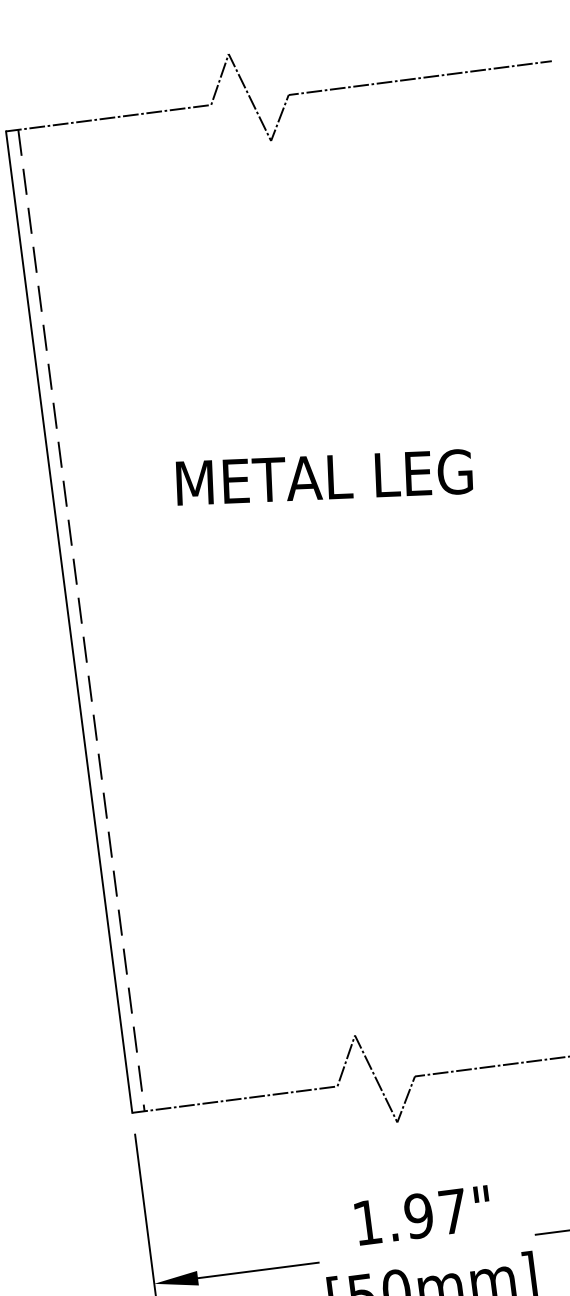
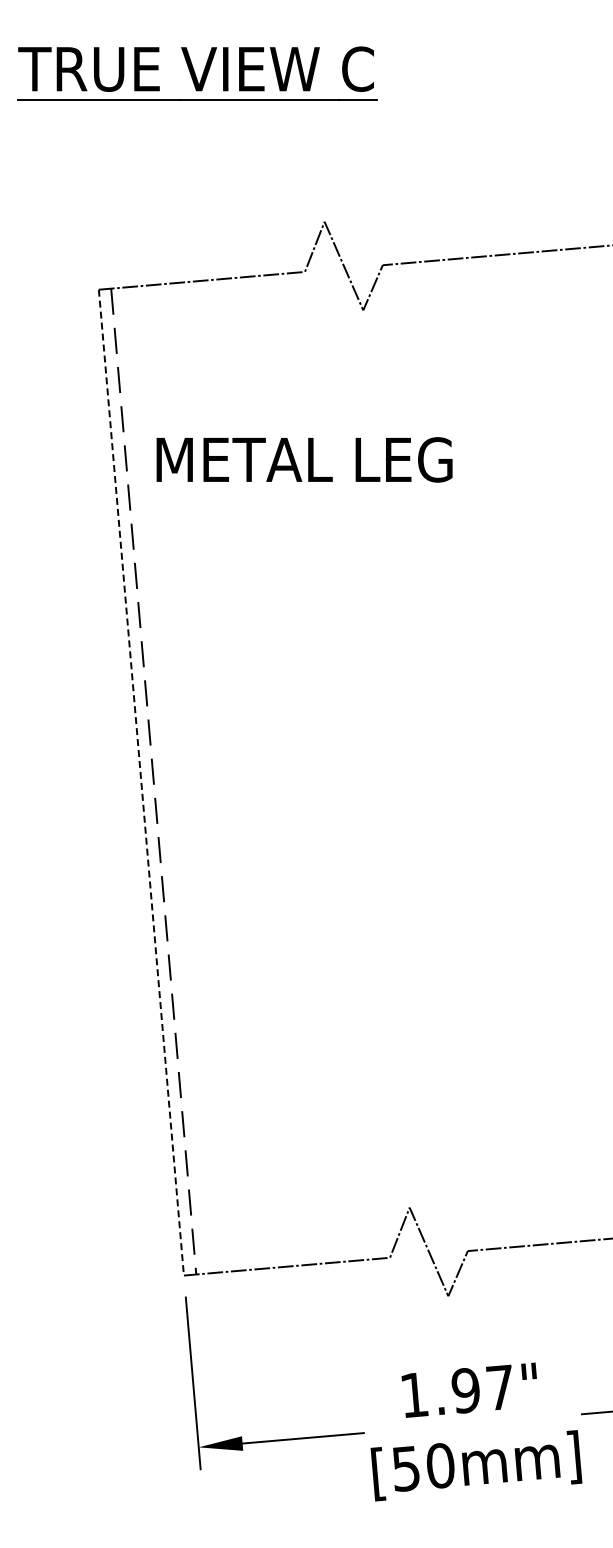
text: (324, 477) -> (304, 459), moved
line: (69, 621) -> (141, 782), solid -> dashed

